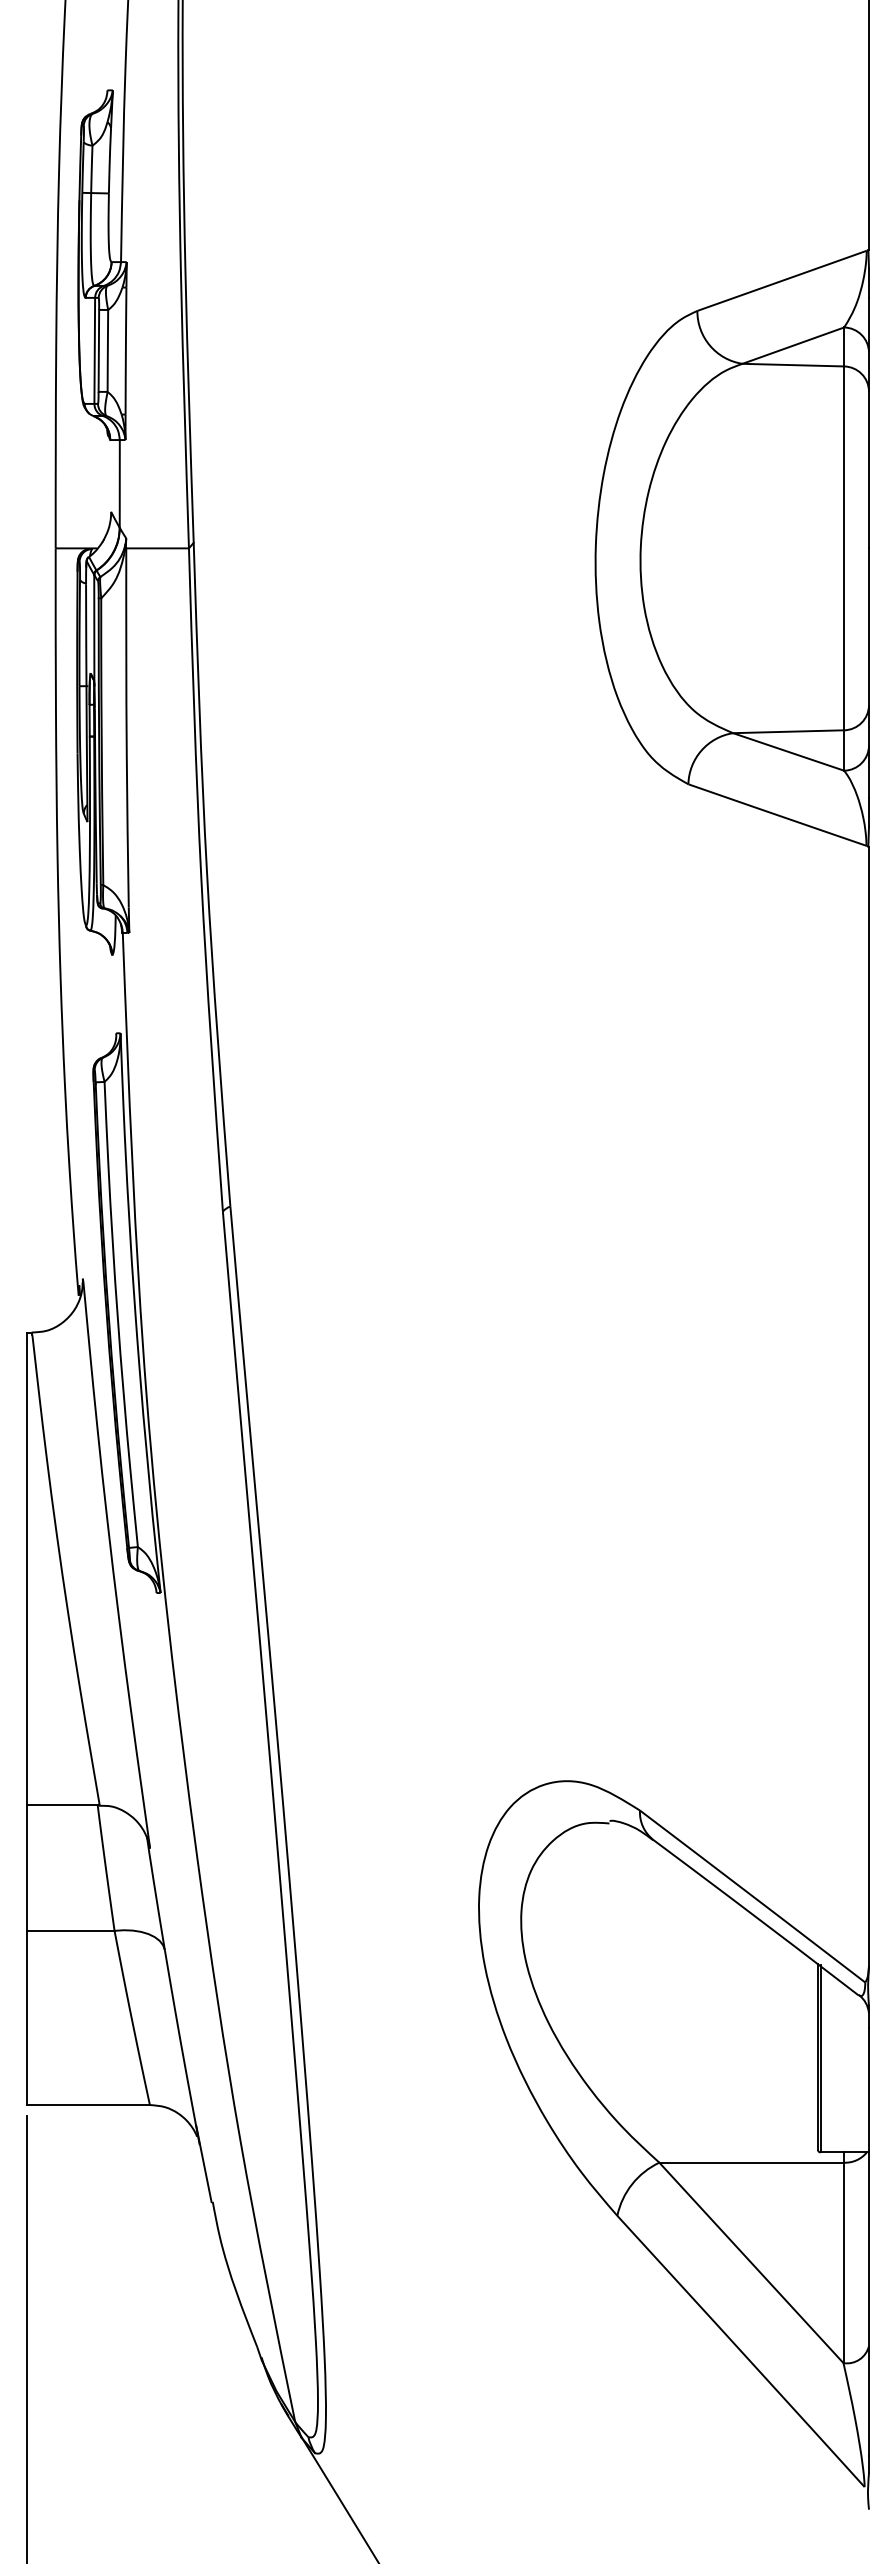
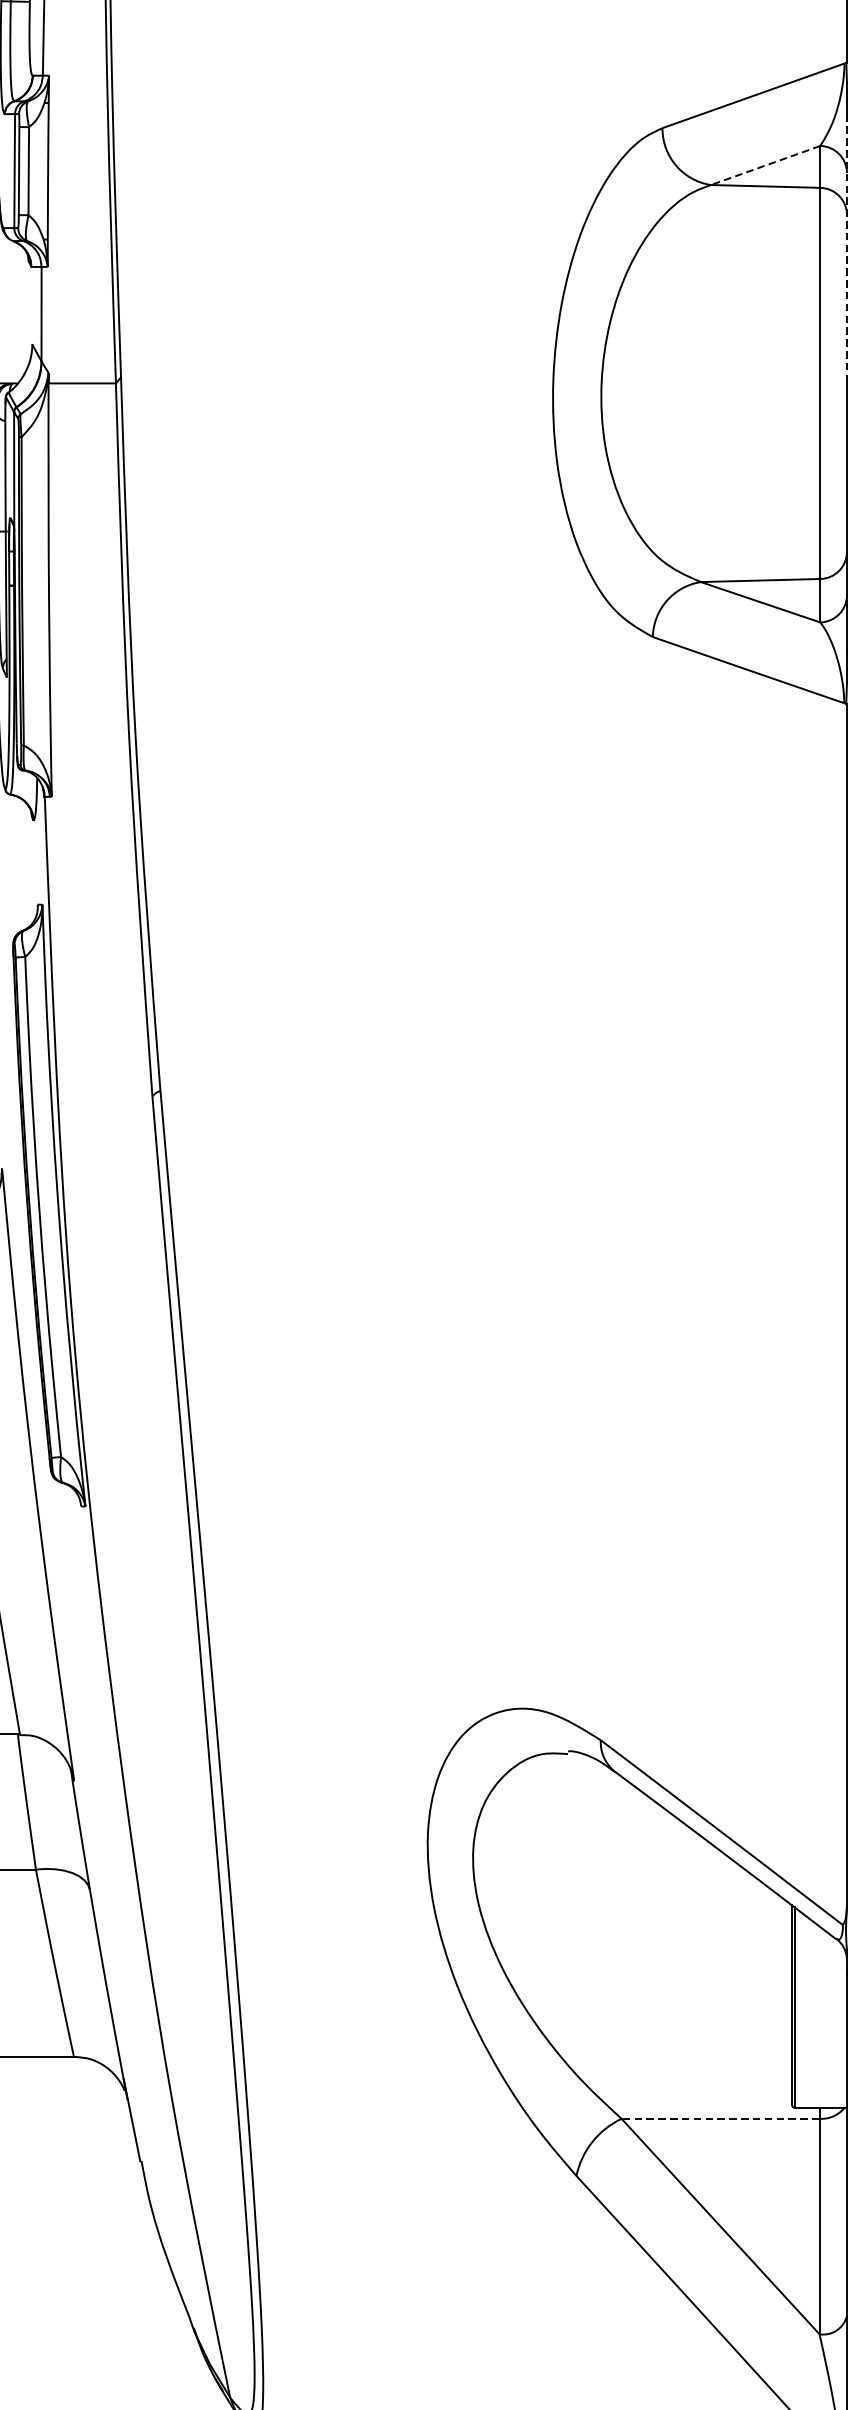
line: (793, 345) -> (765, 165), solid -> dashed
line: (869, 423) -> (847, 249), solid -> dashed
line: (750, 2162) -> (719, 2118), solid -> dashed

